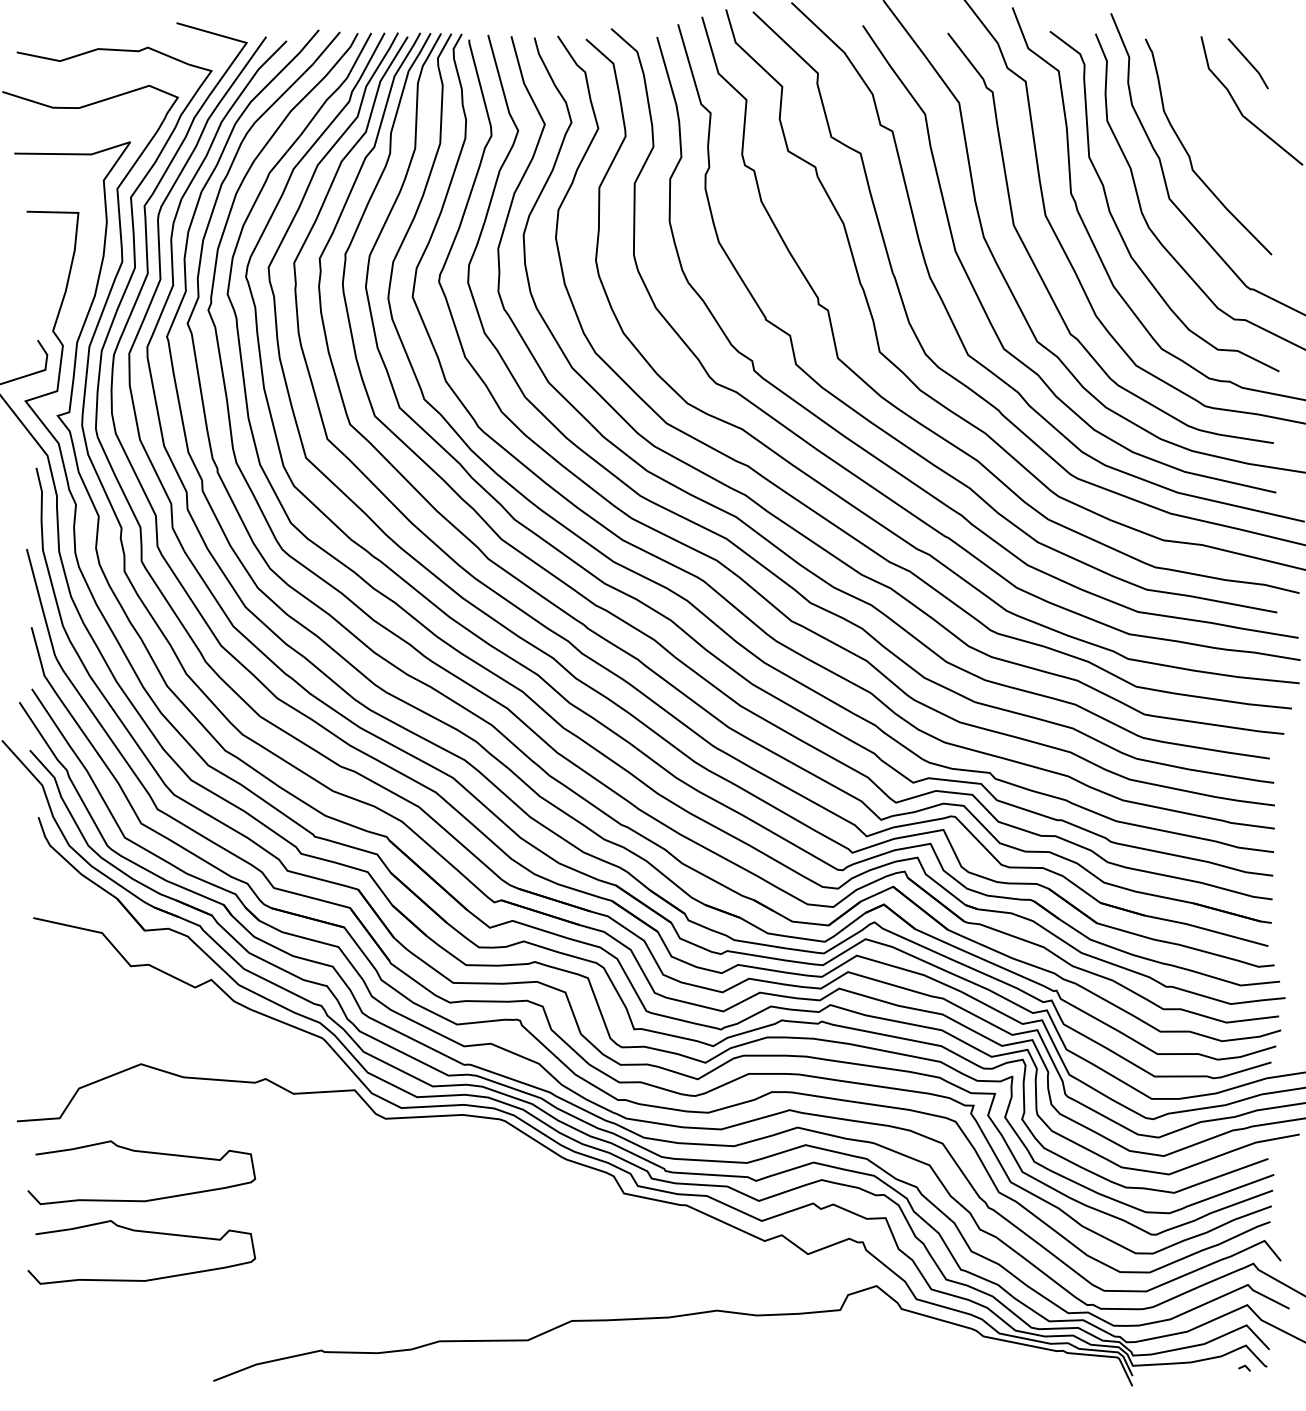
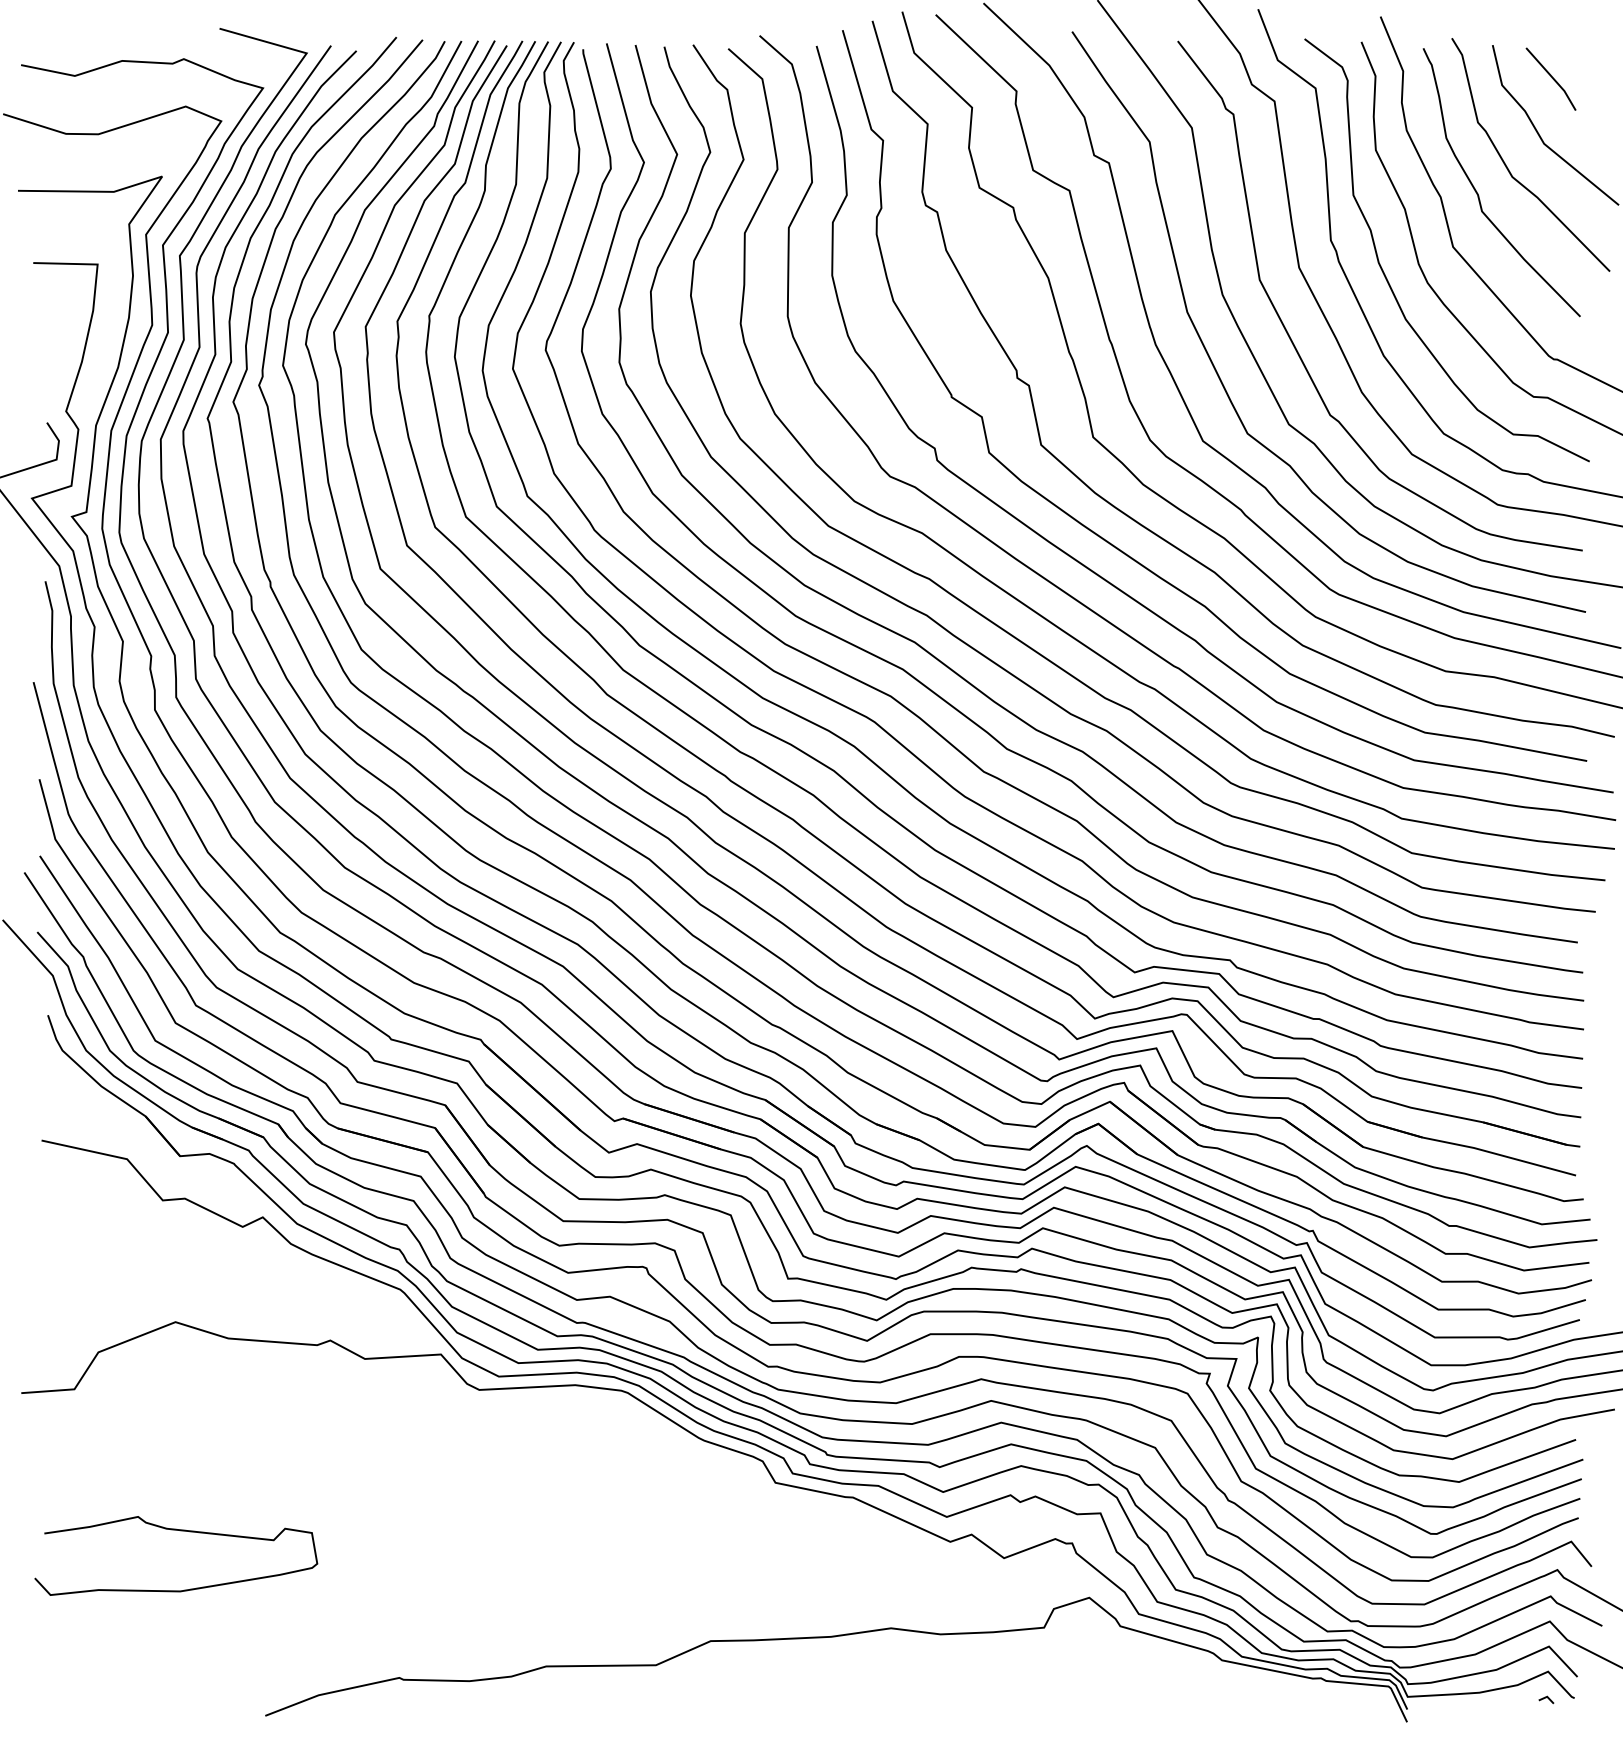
curve: (1214, 136) -> (1509, 169), added
curve: (145, 1153) -> (180, 1432), removed

